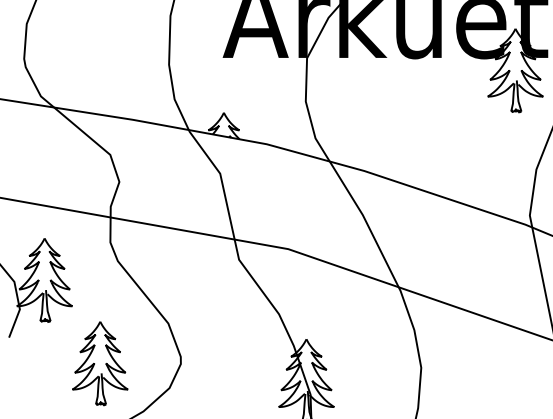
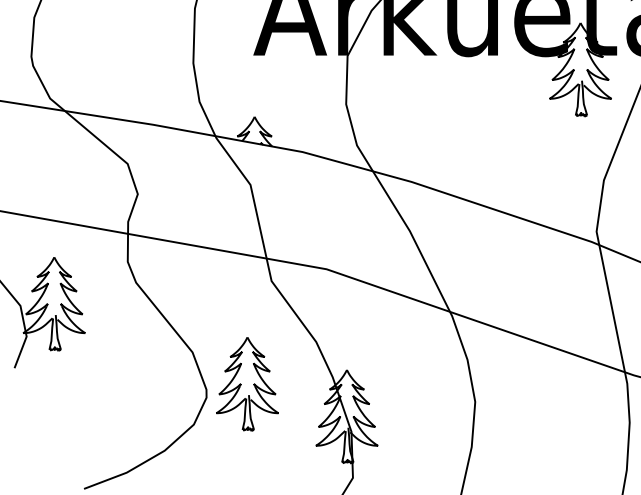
part: (100, 363) -> (247, 384), moved

